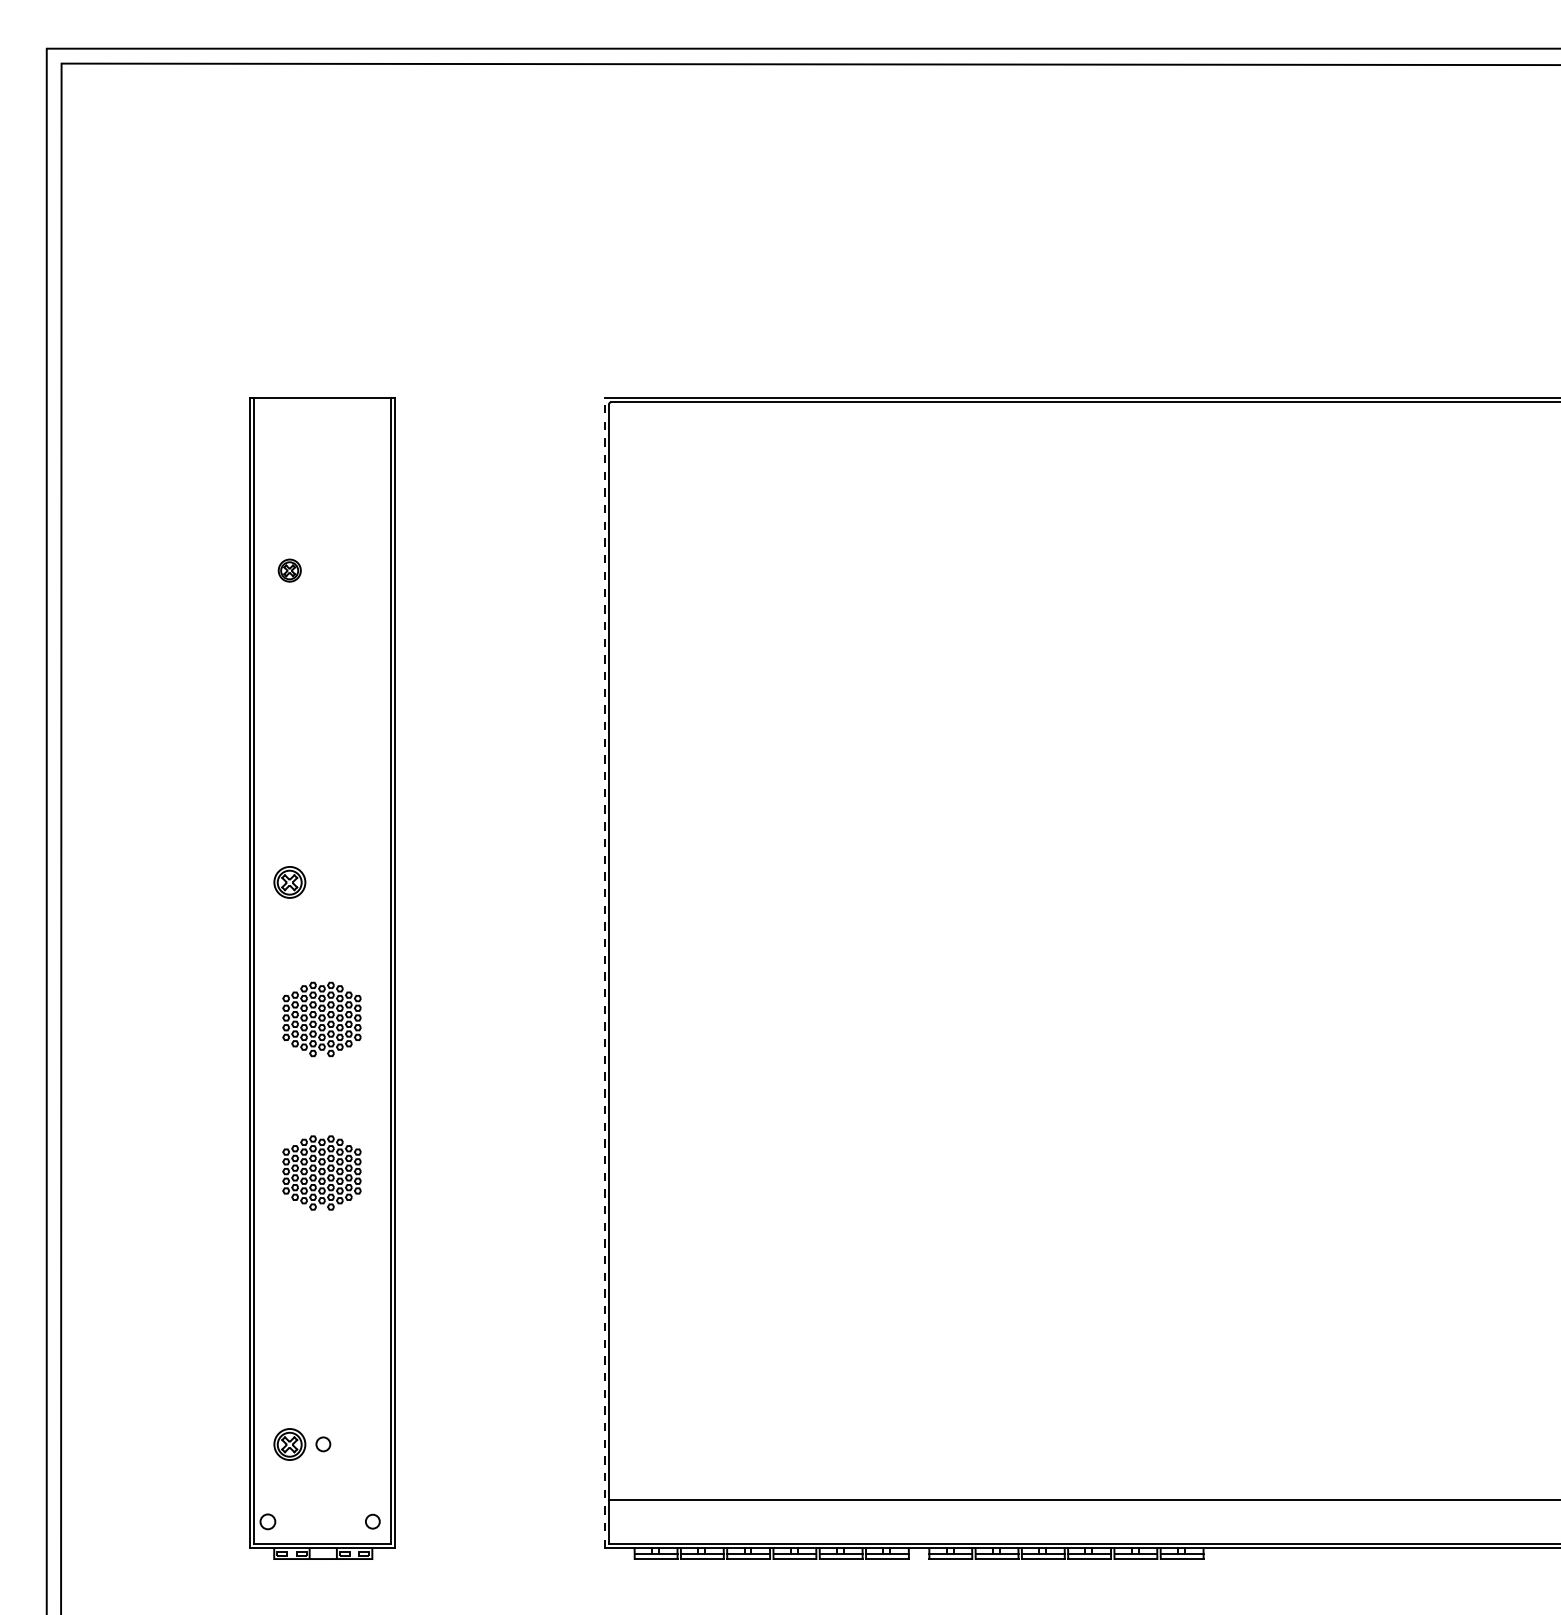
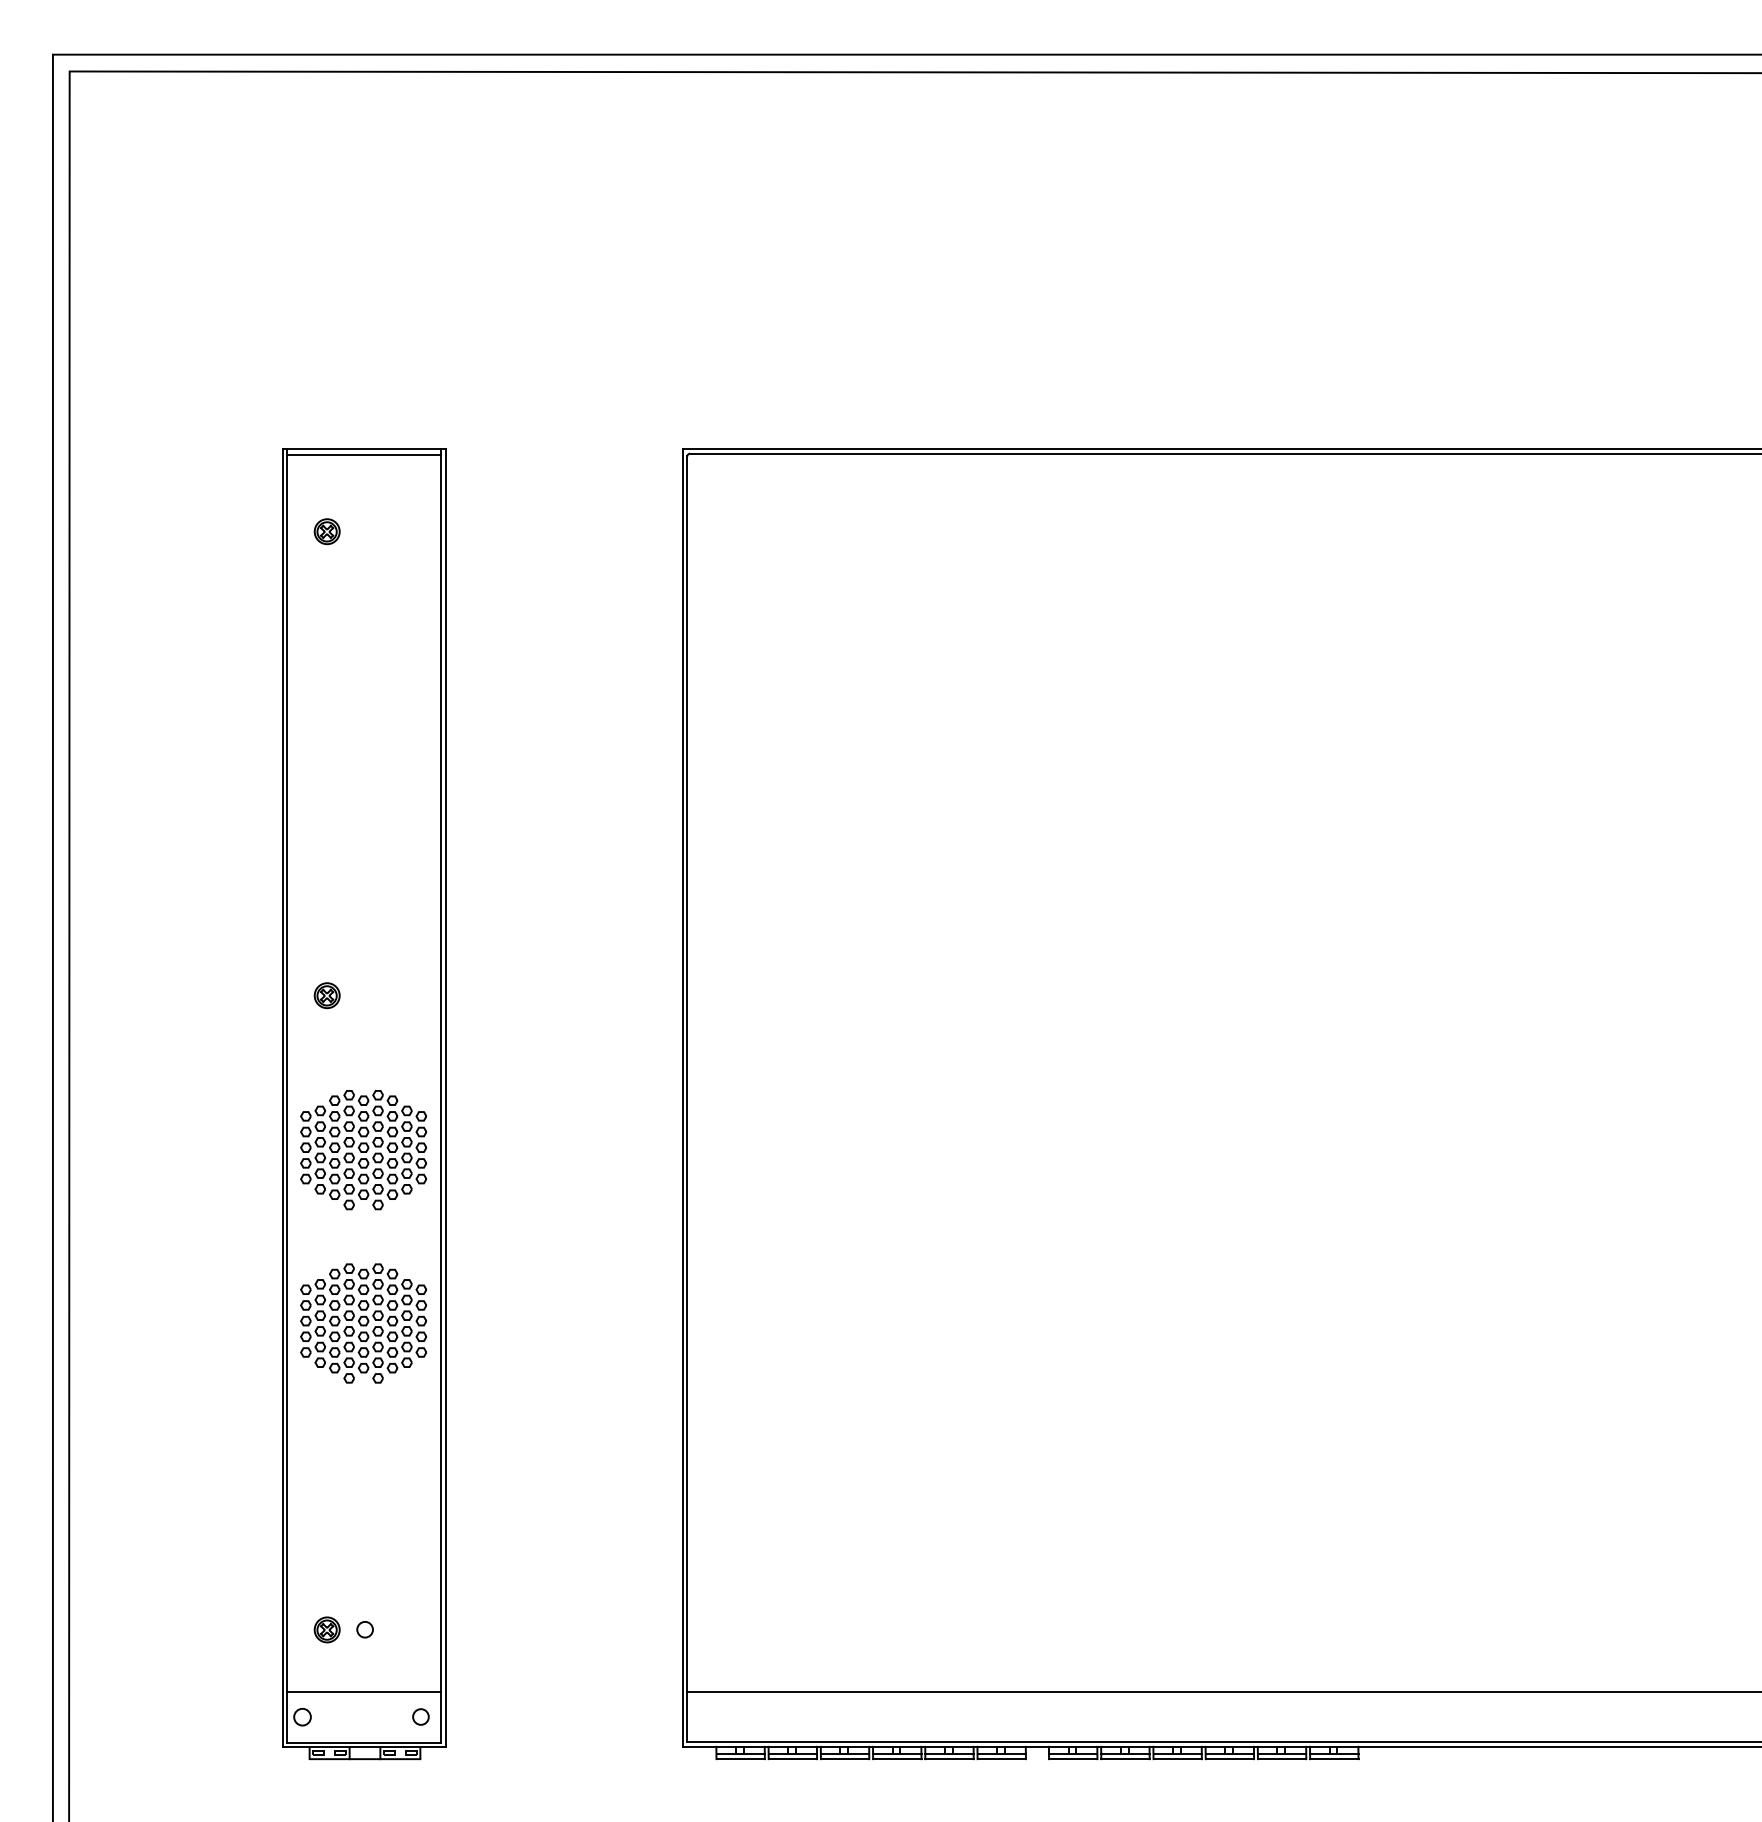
line: (321, 402) -> (363, 454), added
part: (289, 570) -> (326, 531), moved
part: (289, 882) -> (326, 995), size x0.71
line: (604, 973) -> (682, 1098), dashed -> solid
part: (321, 1019) -> (363, 1150), size x1.43
part: (321, 1173) -> (363, 1323), size x1.43
part: (289, 1444) -> (326, 1629), size x0.71
line: (321, 1499) -> (363, 1691), added

